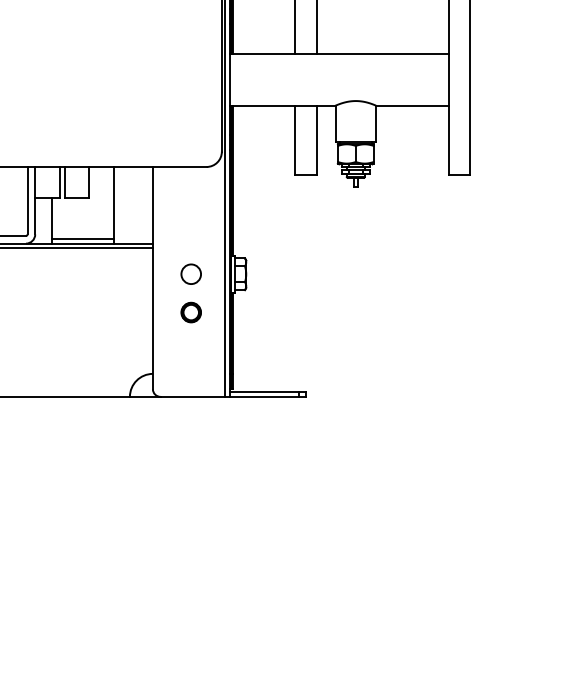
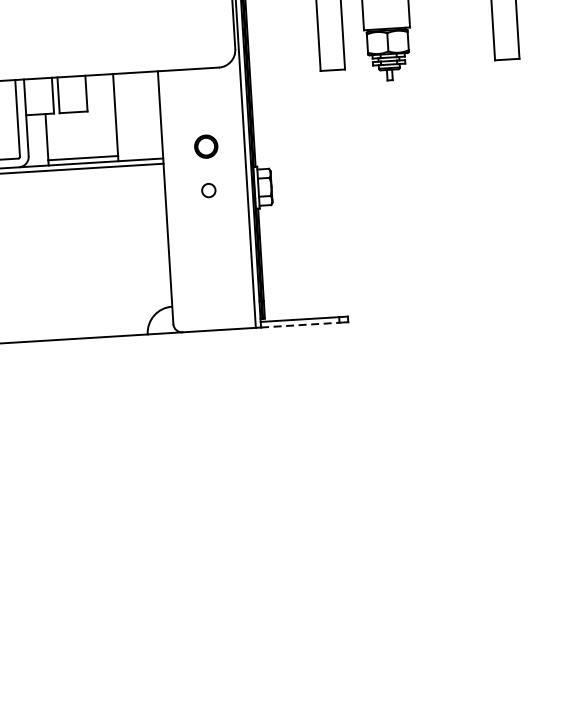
circle: (190, 273) -> (208, 189), size x0.6
part: (190, 312) -> (205, 146), moved
line: (264, 396) -> (300, 324), solid -> dashed

